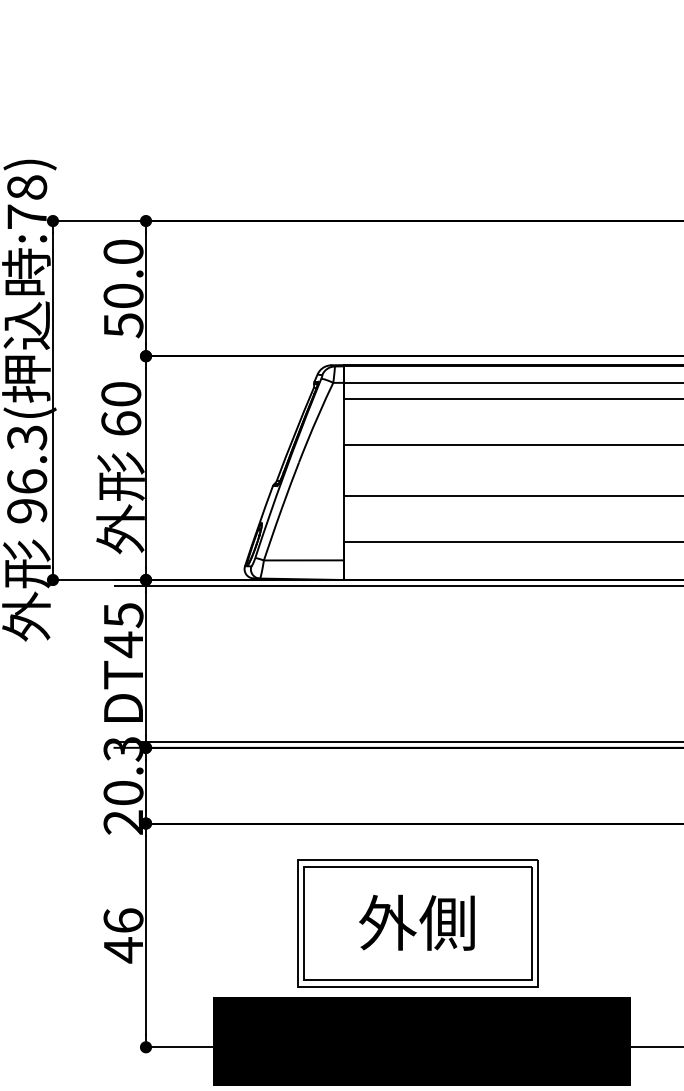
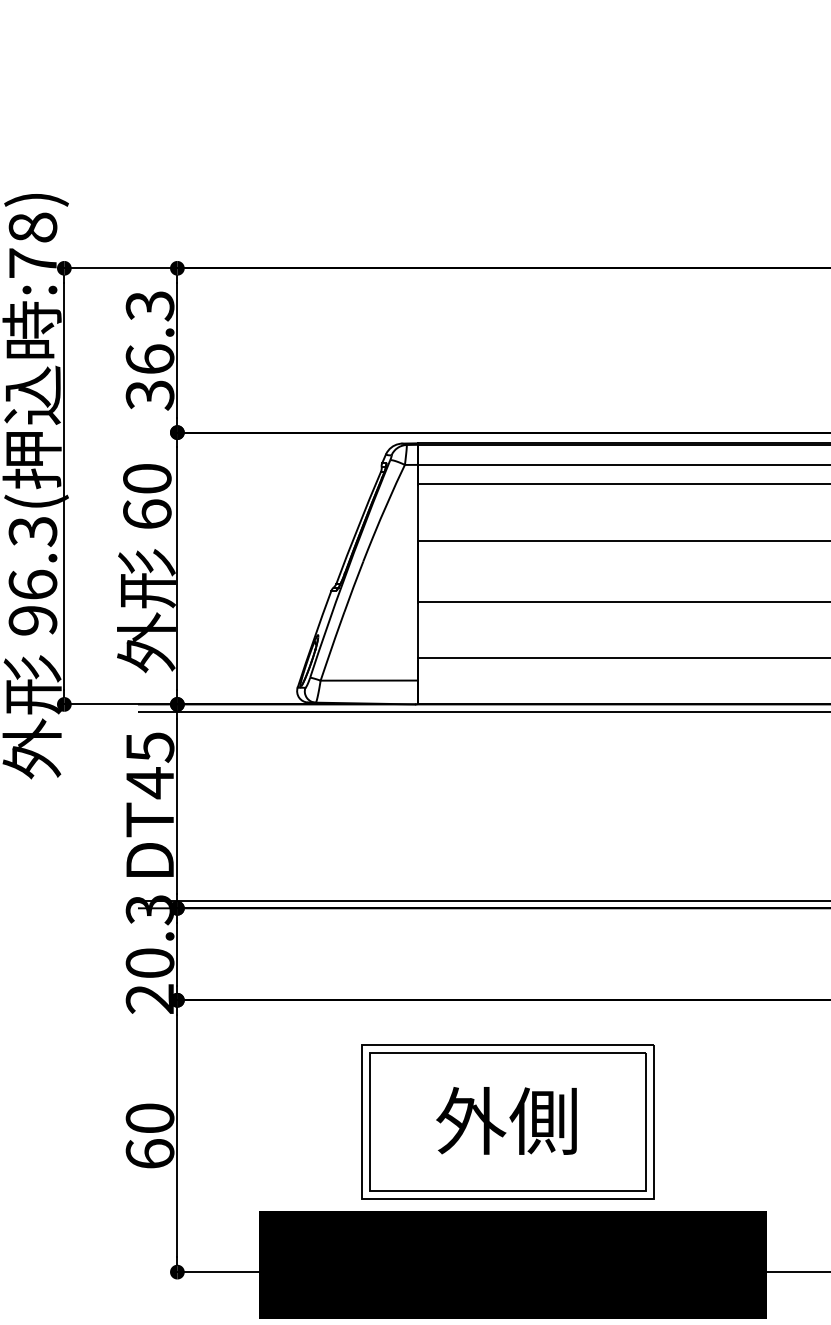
text: (123, 288) -> (150, 350), 50.0 -> 36.3
text: (123, 935) -> (150, 1136), 46 -> 60

